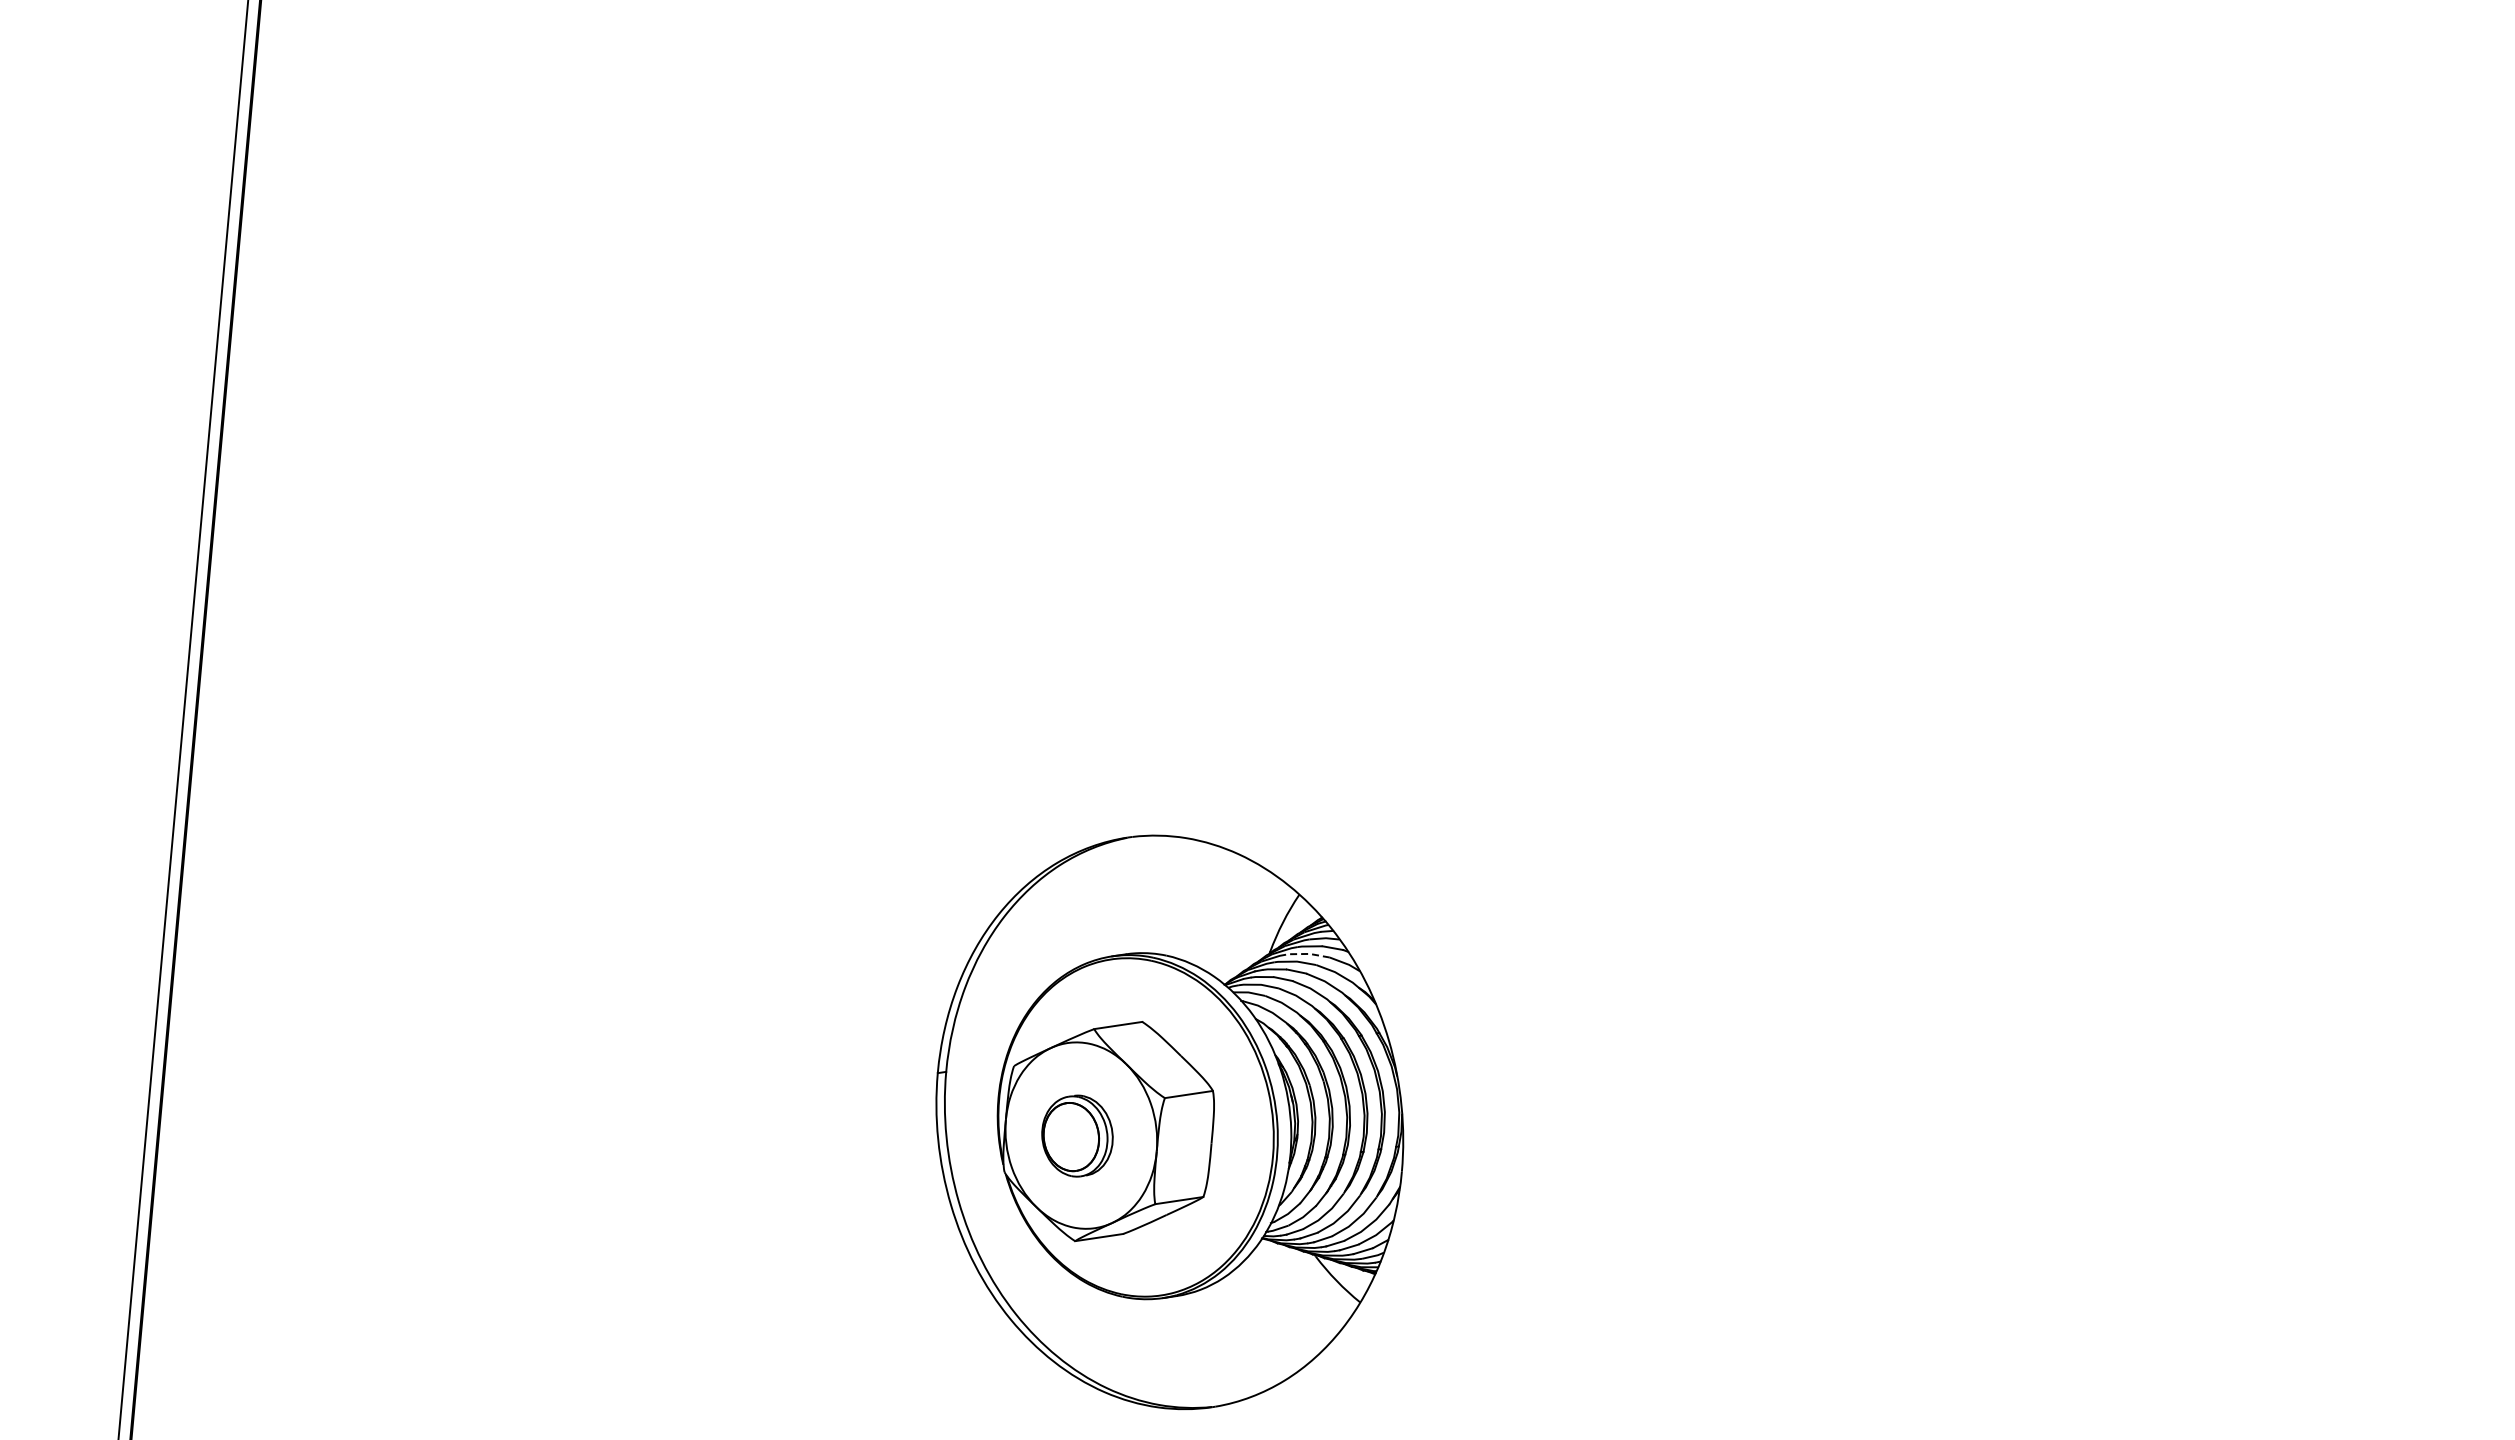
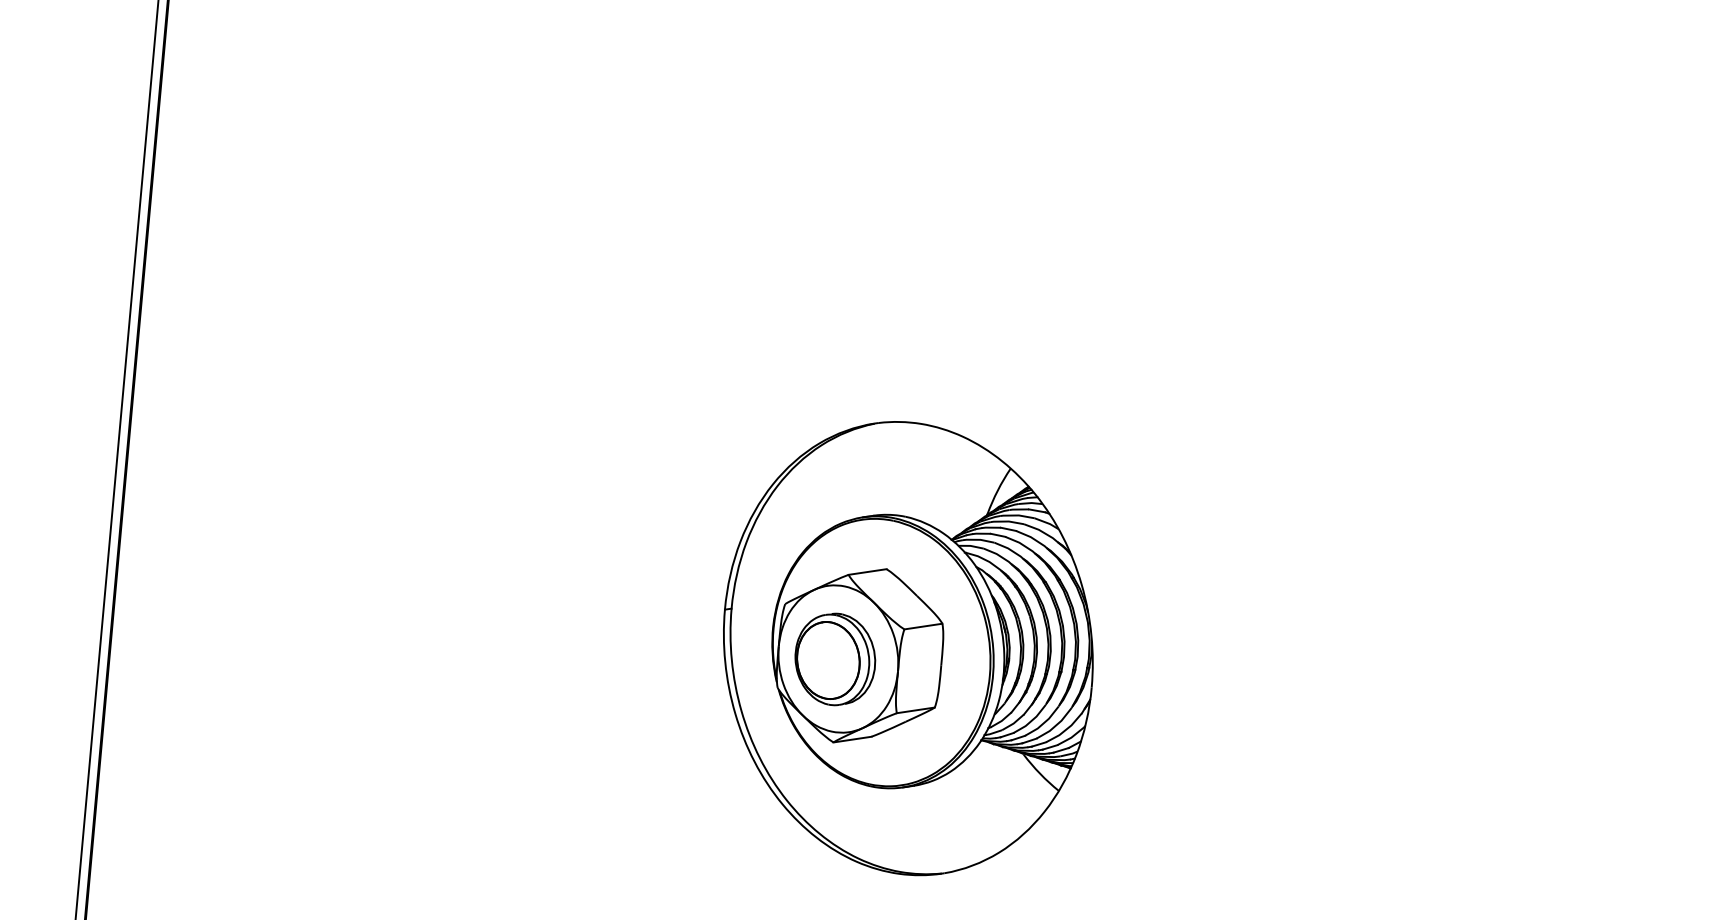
line: (1307, 953) -> (1017, 515), dashed -> solid
part: (1077, 1135) -> (835, 658), size x1.43

